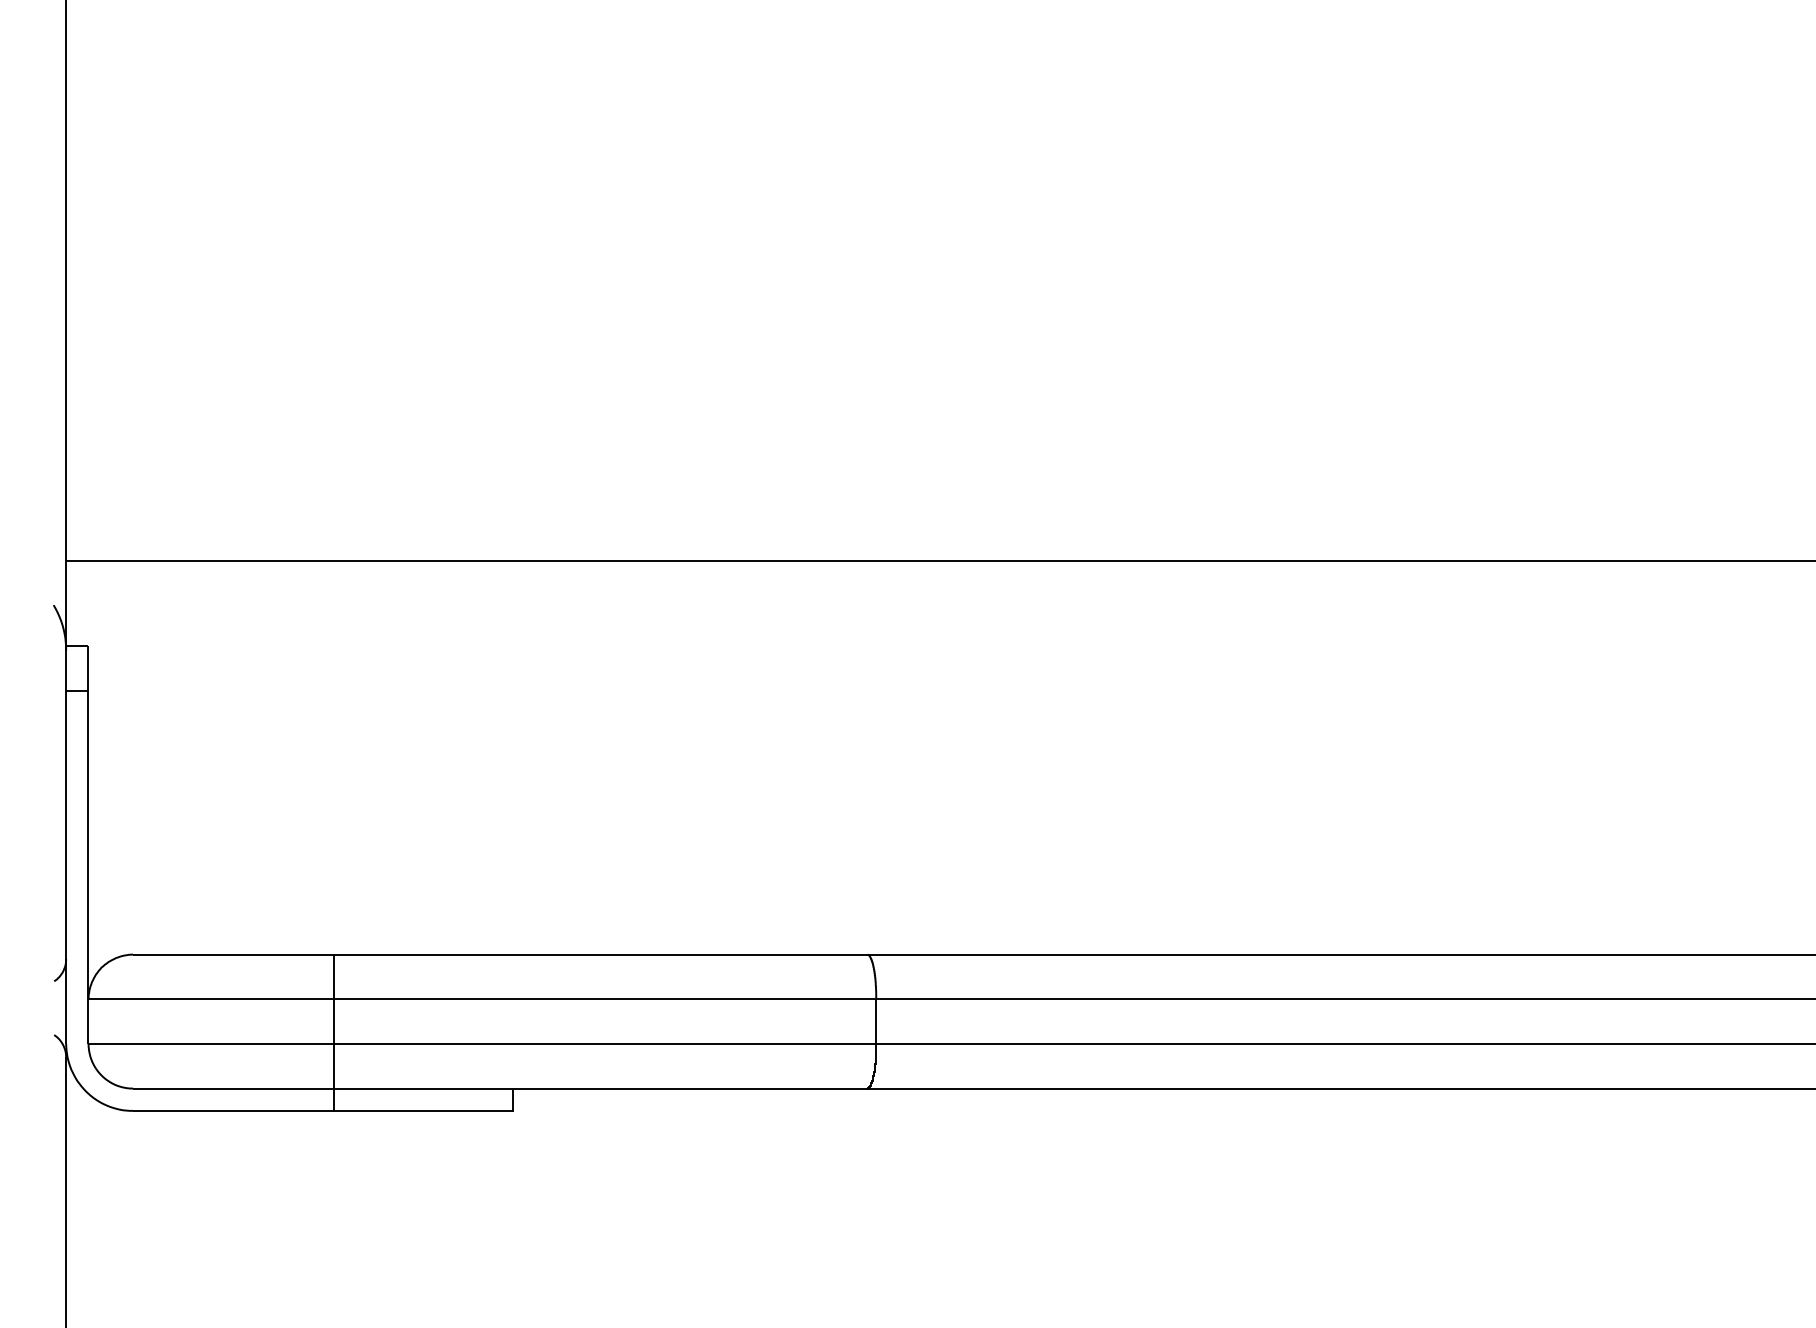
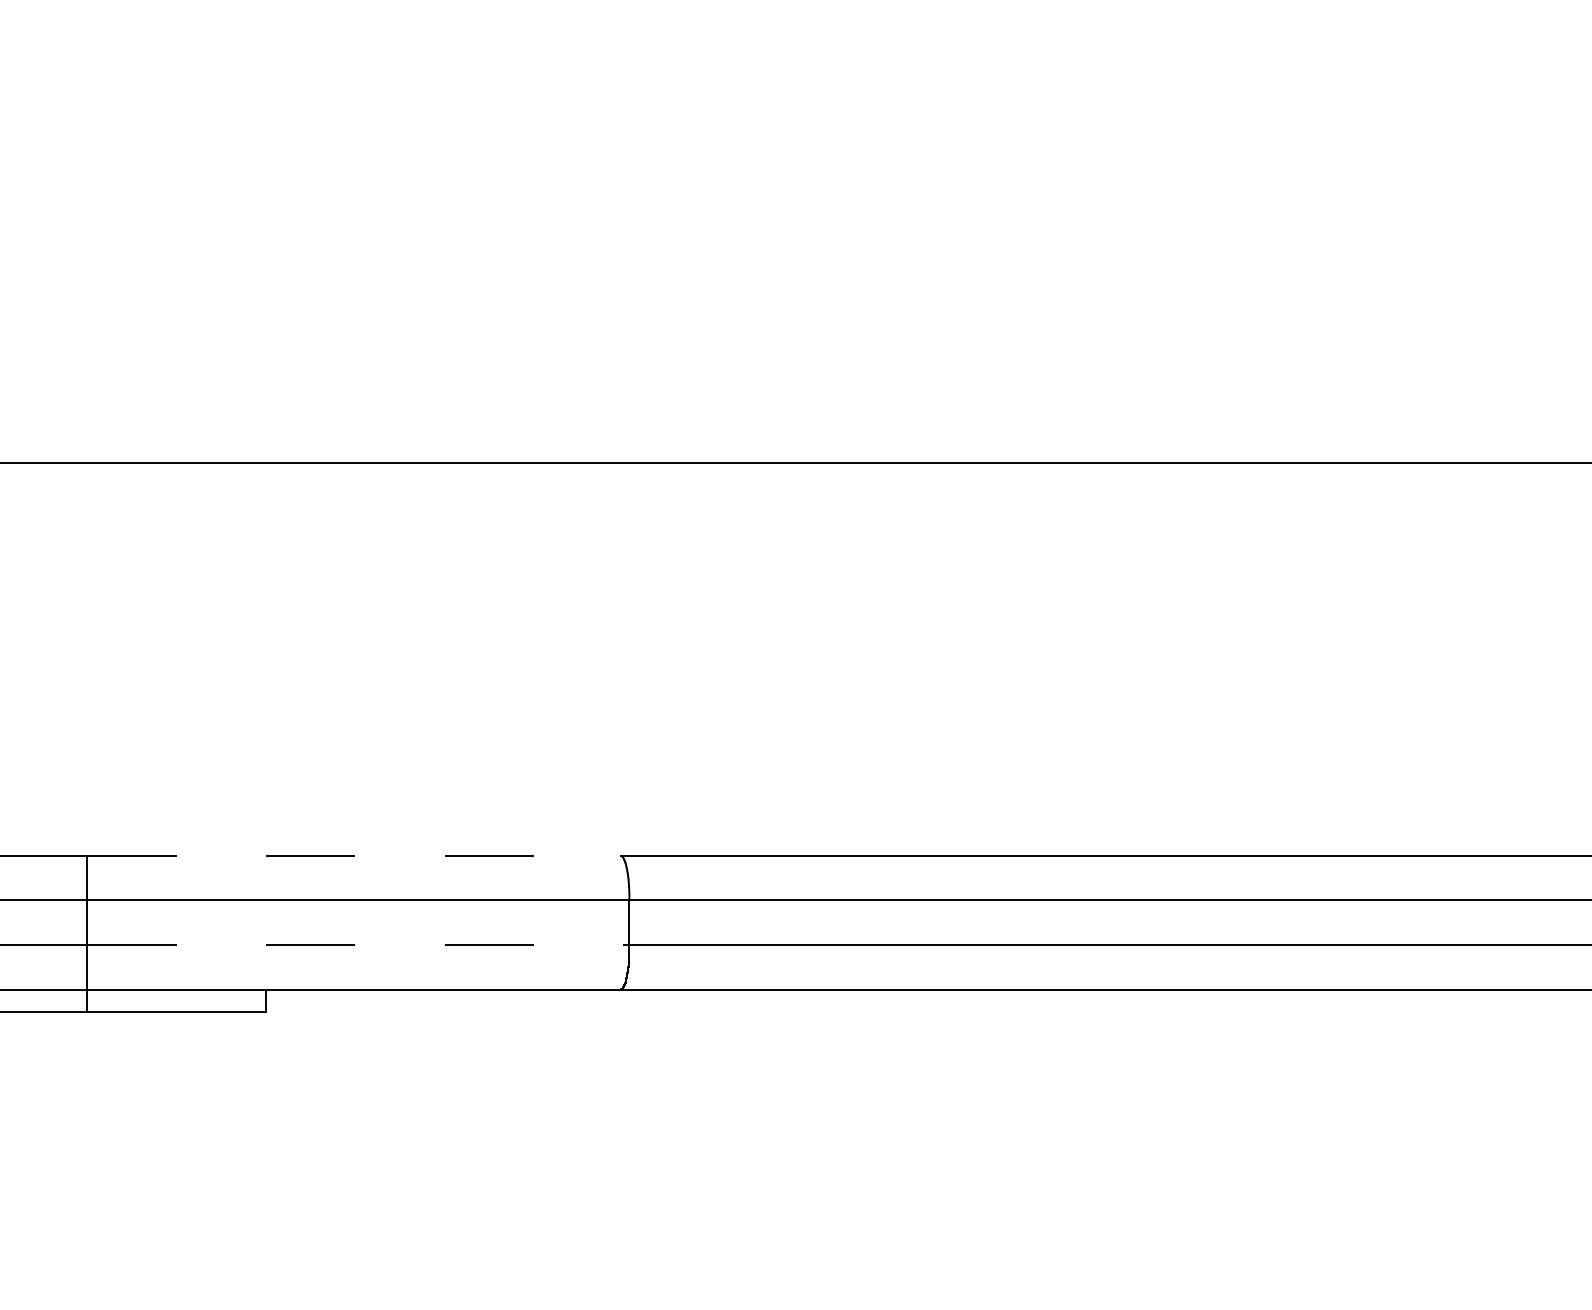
line: (600, 954) -> (353, 855), solid -> dashed
line: (605, 1043) -> (358, 944), solid -> dashed

